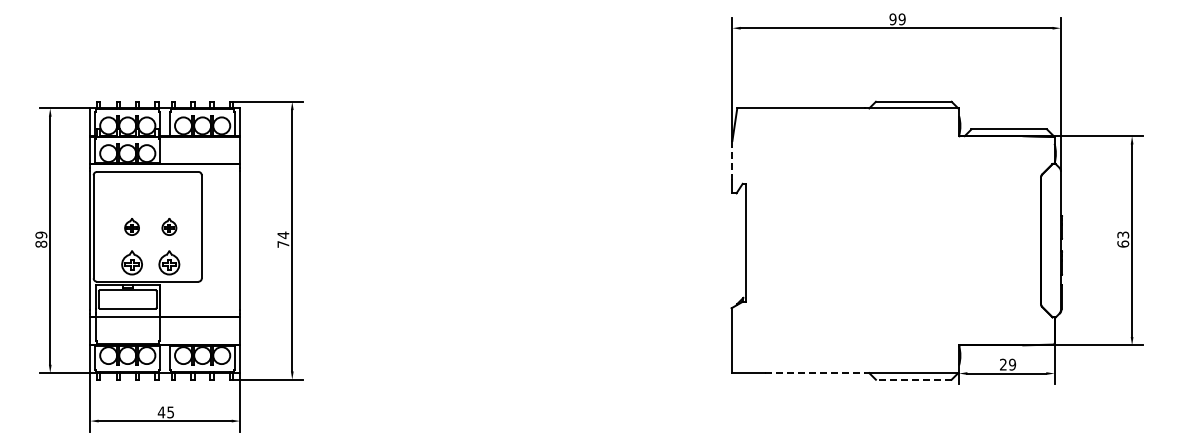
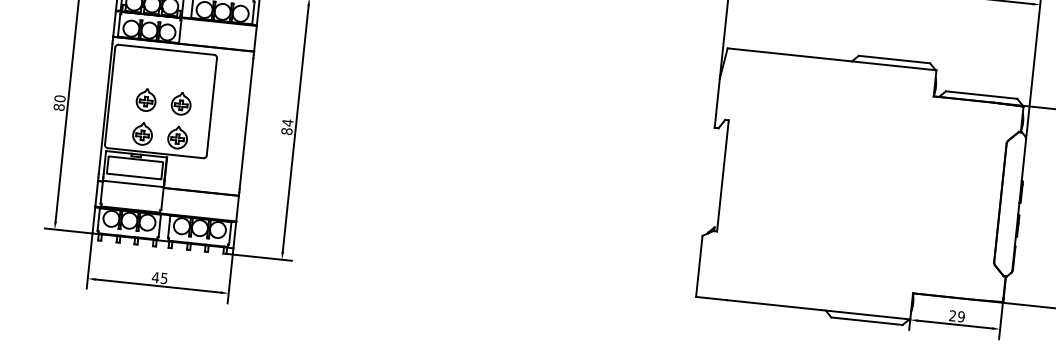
line: (732, 161) -> (717, 97), dashed -> solid
part: (131, 226) -> (145, 99), size x1.43
part: (169, 226) -> (181, 103), size x1.43
text: (41, 234) -> (60, 98), 89 -> 80
text: (283, 243) -> (287, 130), 74 -> 84
line: (815, 373) -> (775, 305), dashed -> solid
line: (913, 379) -> (866, 320), dashed -> solid

